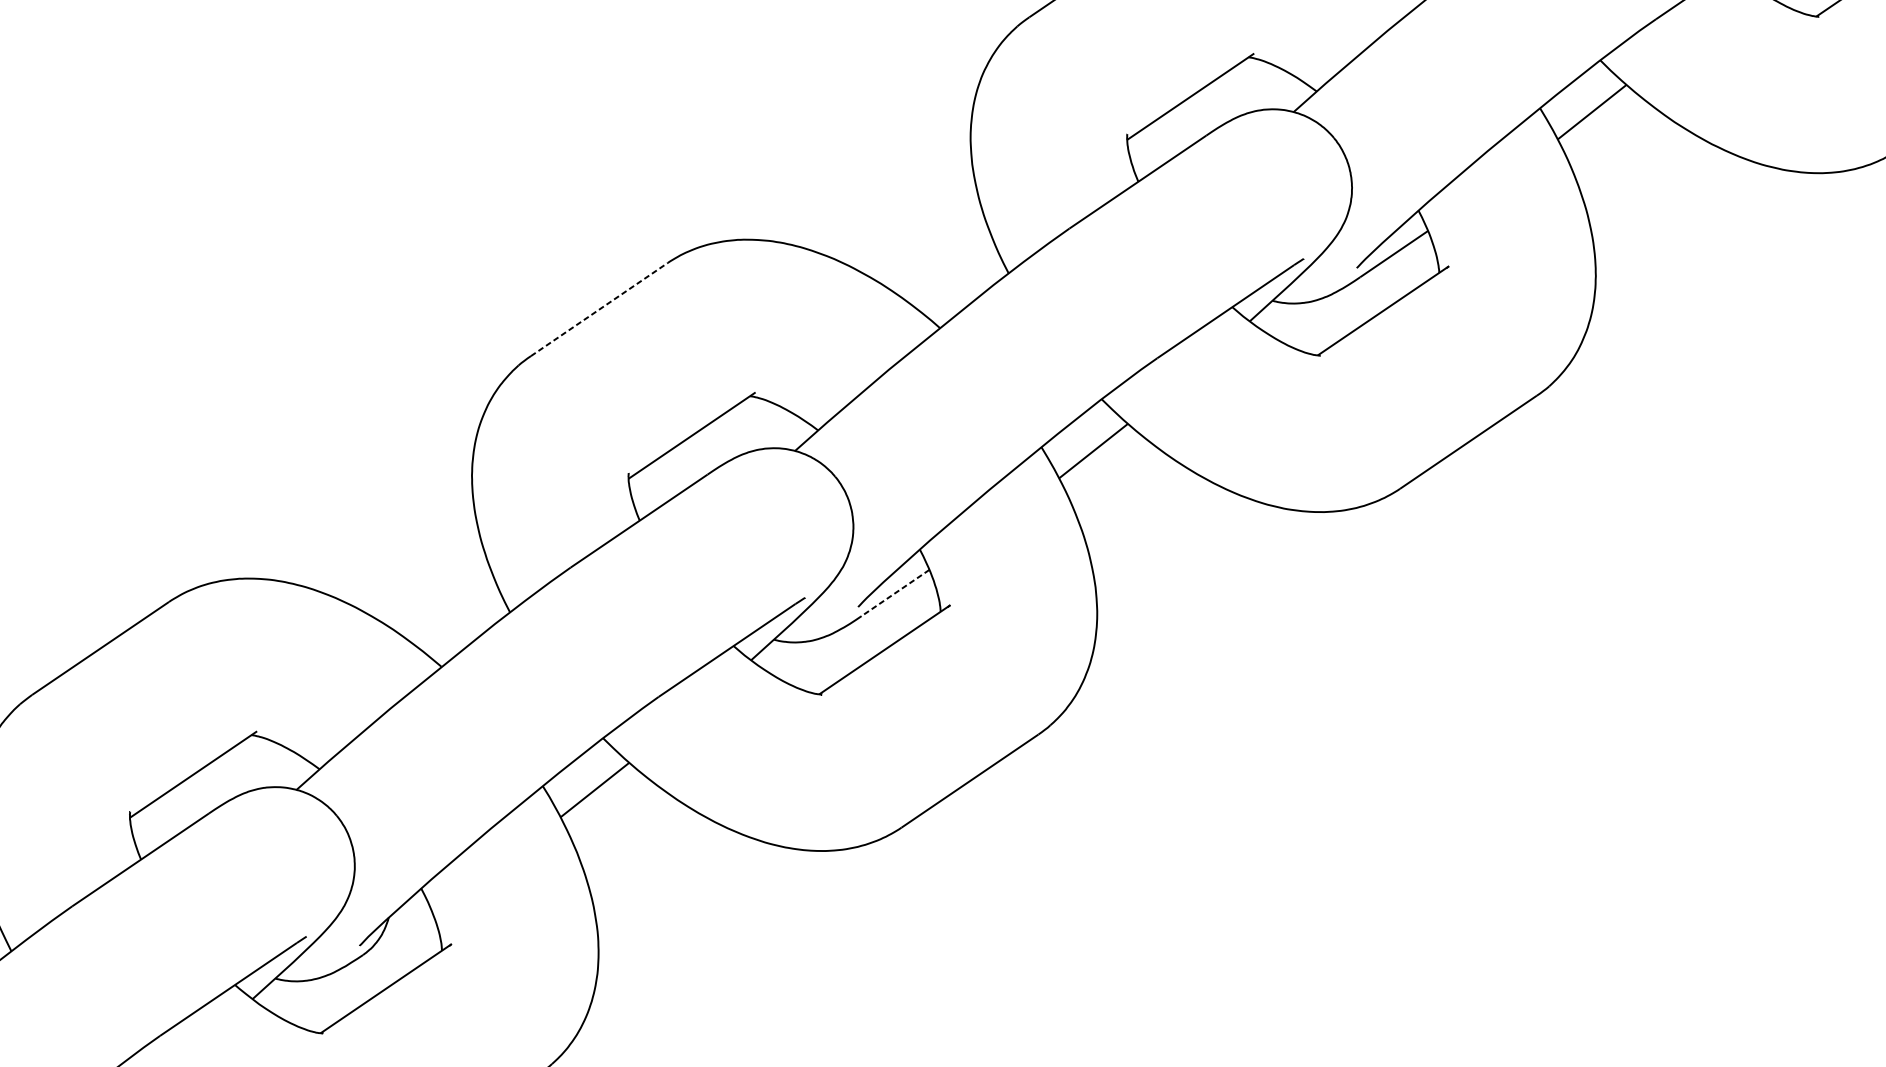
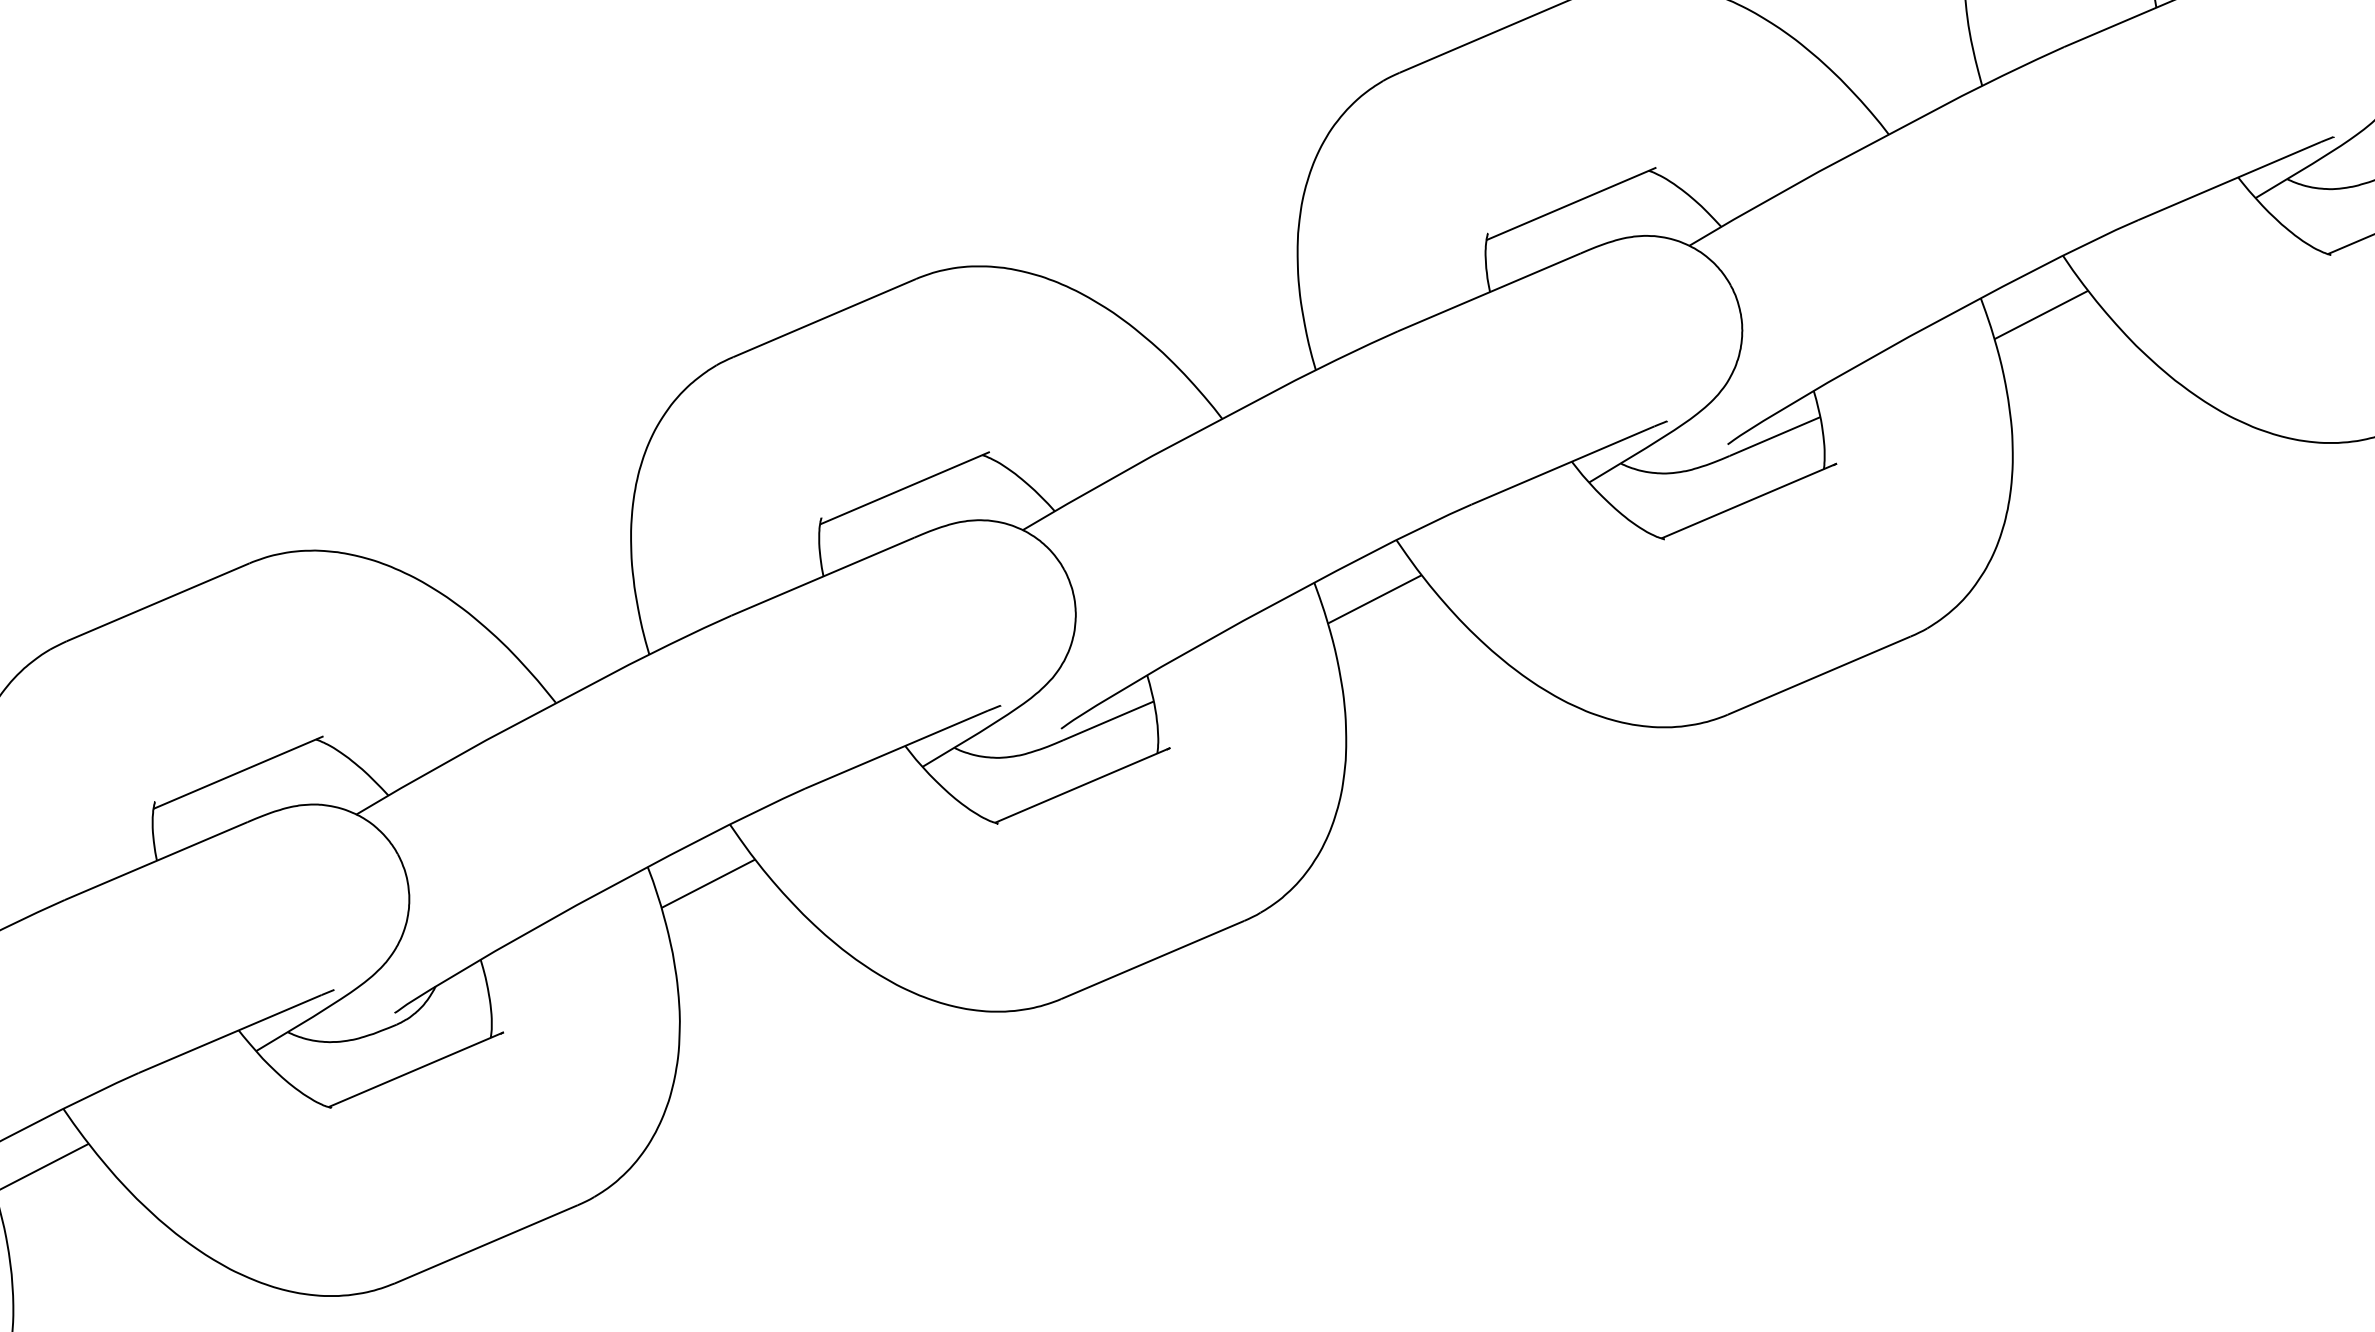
line: (599, 308) -> (825, 317), dashed -> solid
line: (894, 593) -> (1107, 721), dashed -> solid

